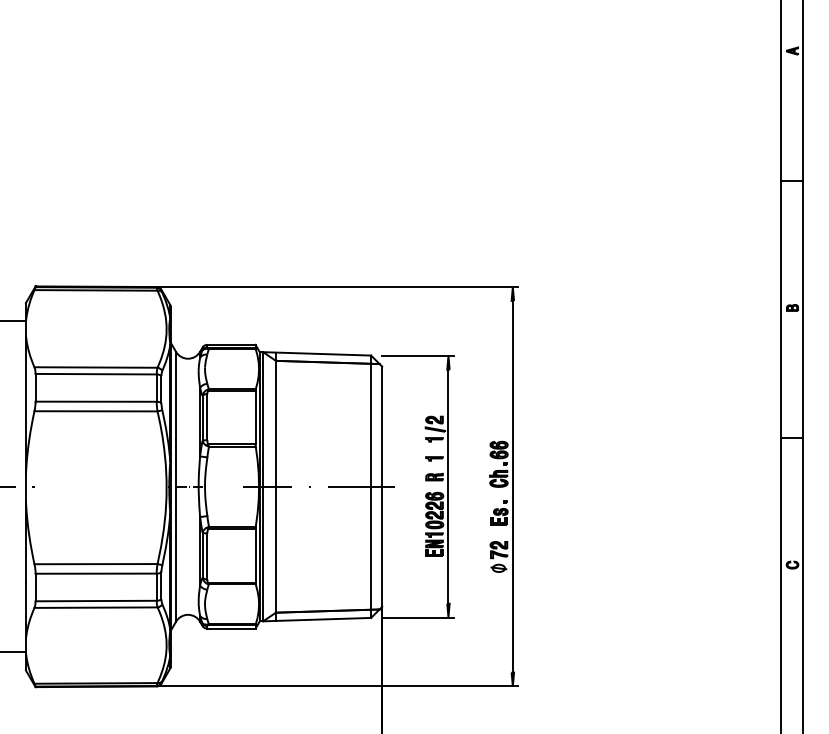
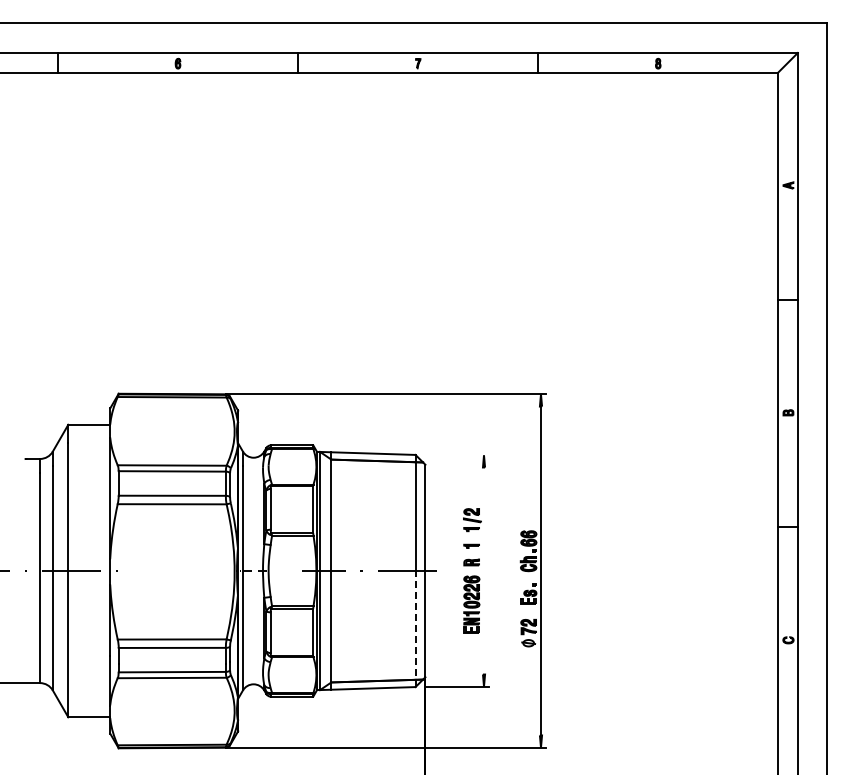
line: (417, 356) -> (456, 455), removed
line: (449, 486) -> (484, 570), removed
line: (371, 551) -> (415, 628), solid -> dashed

